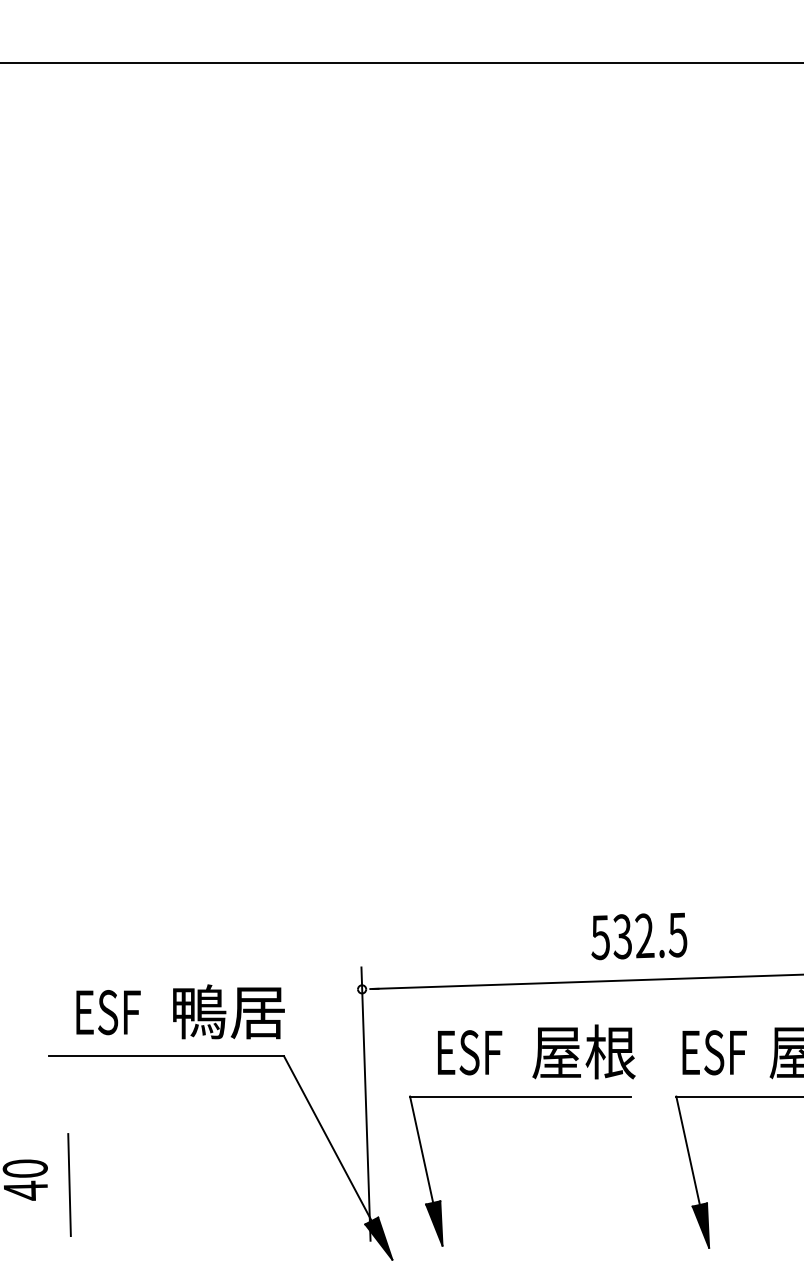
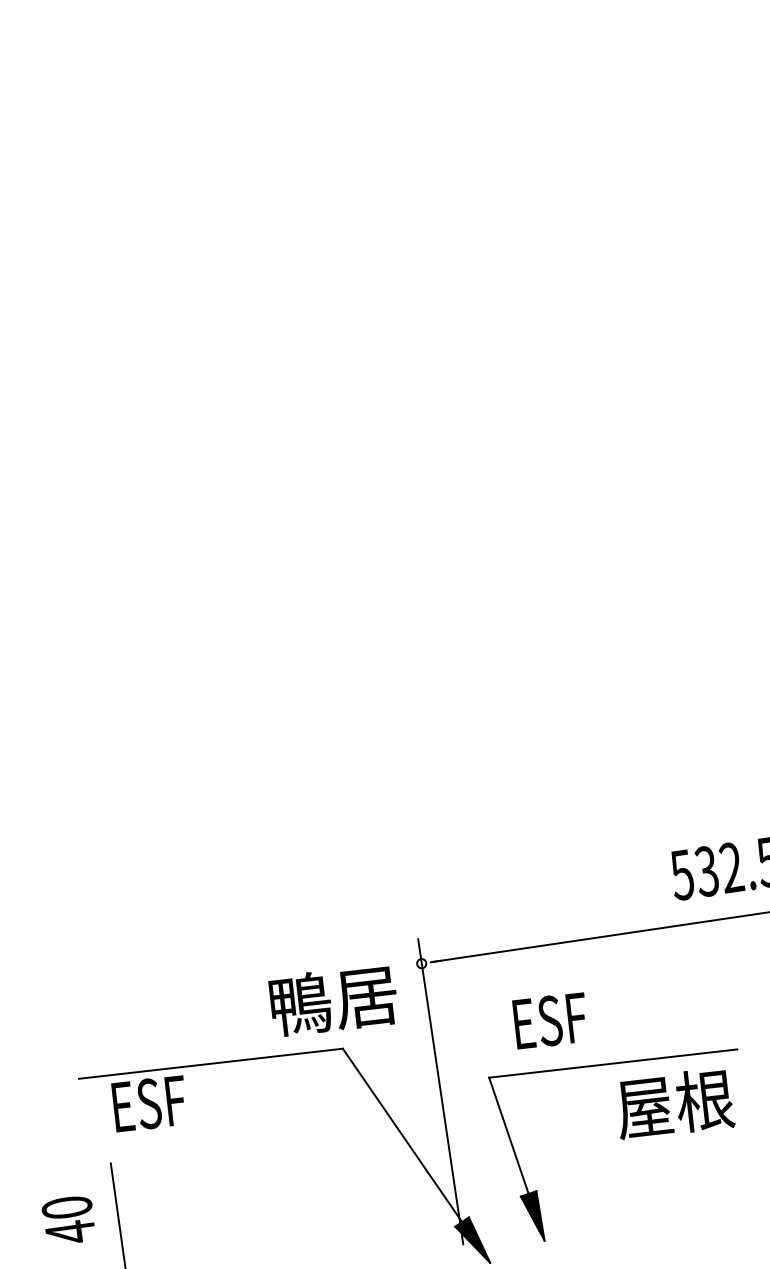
text: (228, 1011) -> (333, 999), moved
text: (108, 1012) -> (149, 1103), moved
text: (583, 1051) -> (674, 1103), moved

